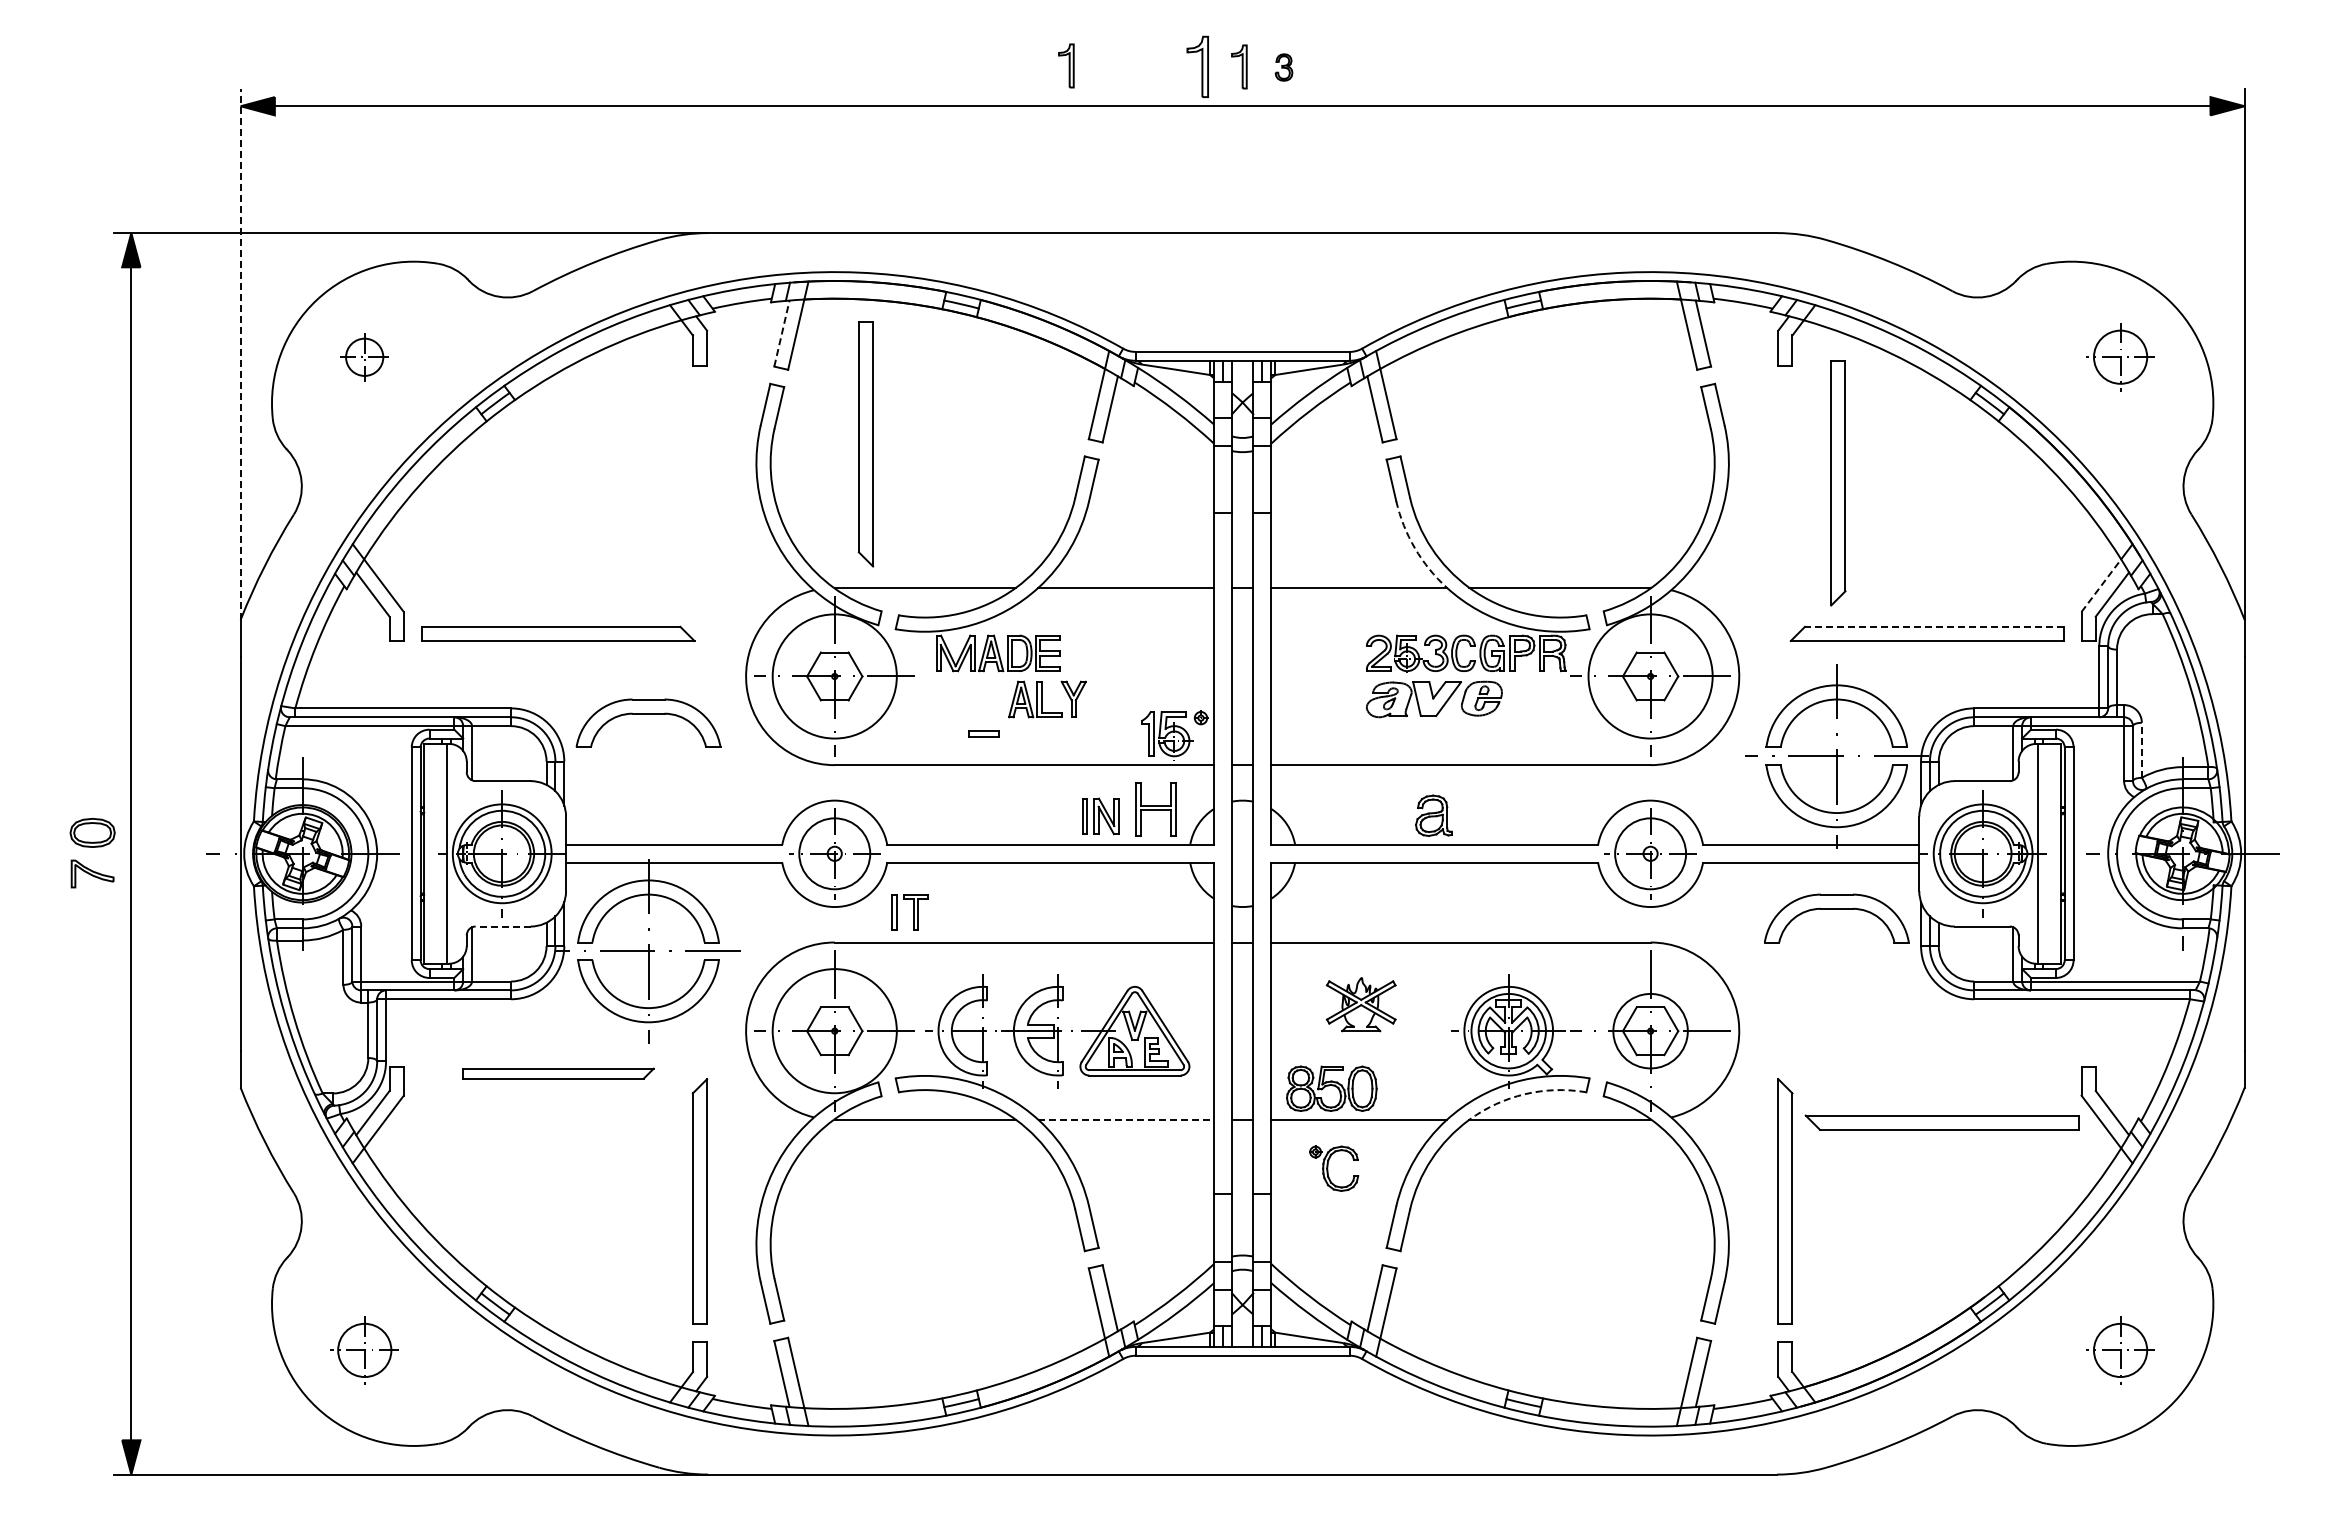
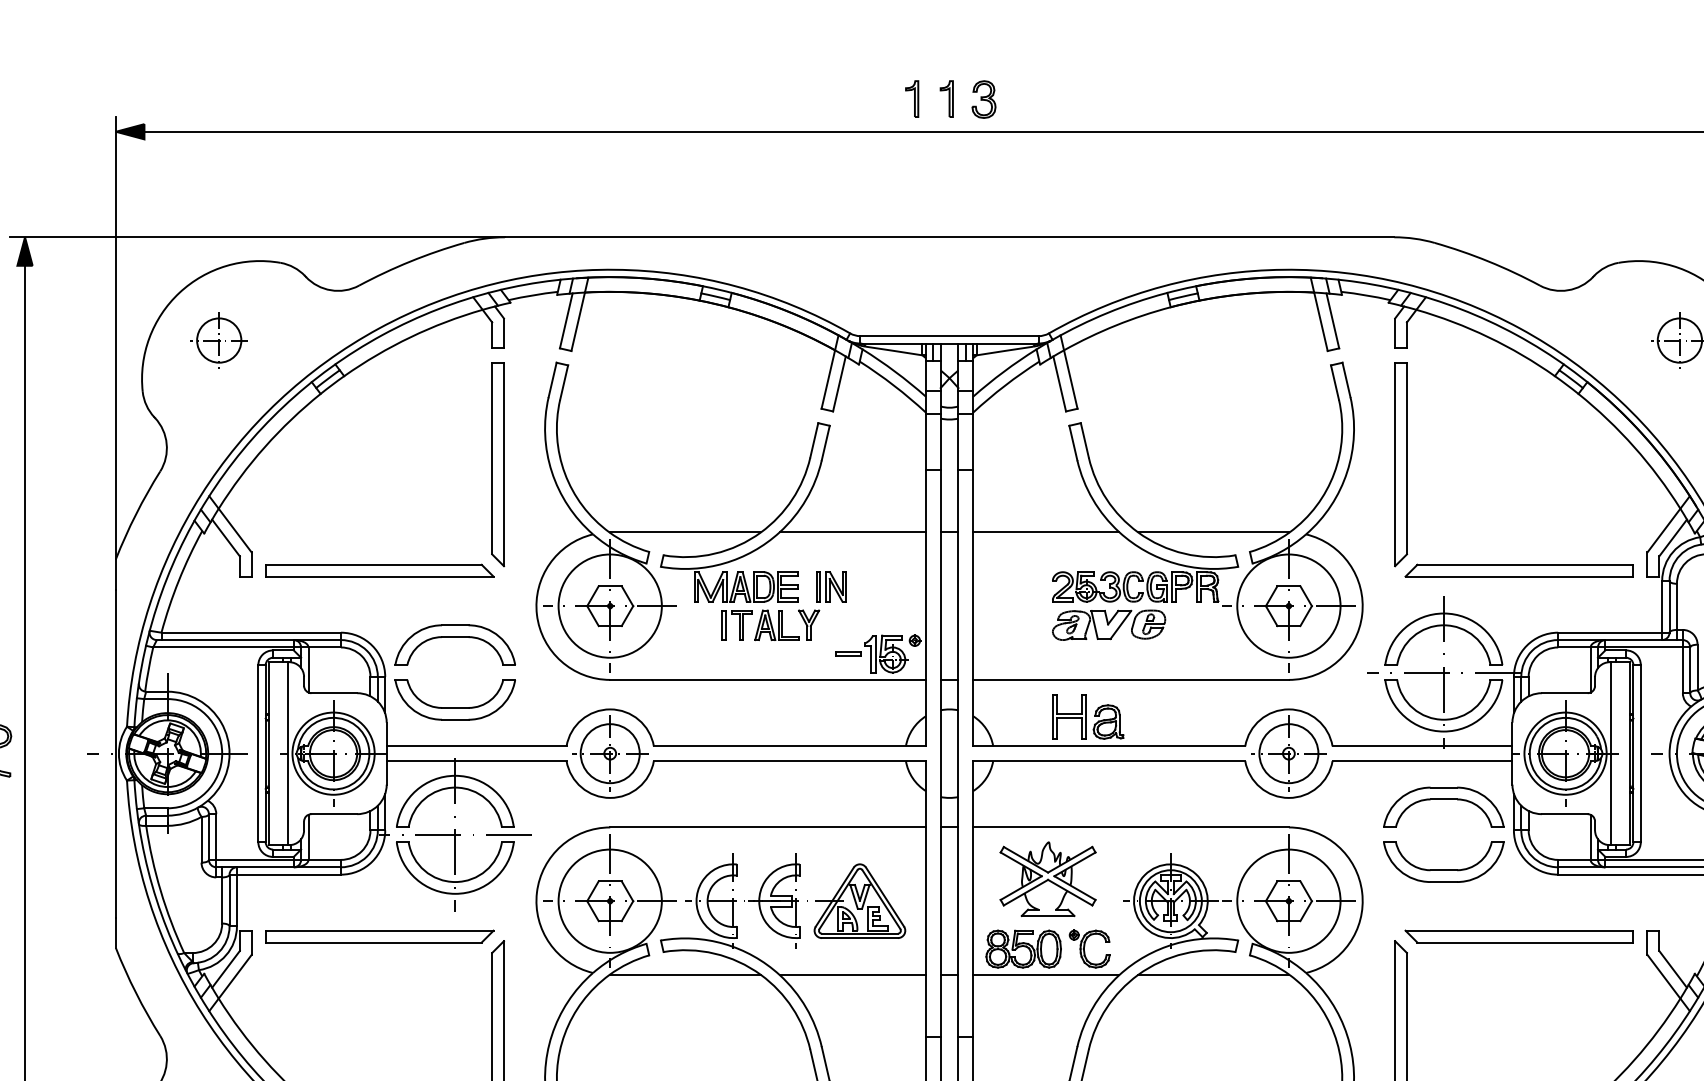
part: (1066, 65) -> (803, 97), removed
part: (1197, 66) -> (911, 98), size x0.71
part: (1283, 67) -> (983, 99), size x1.67
line: (781, 333) -> (565, 320), dashed -> solid
line: (240, 354) -> (115, 338), dashed -> solid
part: (364, 357) -> (219, 340), size x1.43
part: (865, 444) -> (497, 464), moved
part: (1838, 483) -> (1401, 464), moved
arc: (1415, 548) -> (1093, 499), dashed -> solid
line: (2101, 585) -> (1664, 530), dashed -> solid
line: (1933, 626) -> (1524, 564), dashed -> solid
part: (983, 733) -> (847, 653), moved
line: (2141, 750) -> (1697, 667), dashed -> solid
part: (648, 798) -> (455, 707), added
part: (1155, 809) -> (1069, 716), moved
part: (1100, 816) -> (831, 587), moved
part: (909, 912) -> (736, 625), moved
line: (502, 926) -> (333, 814), dashed -> solid
part: (1836, 993) -> (1443, 869), added
part: (1361, 1004) -> (1048, 879), size x1.67
circle: (1650, 1031) -> (1288, 901), size x1.67
part: (558, 1073) -> (380, 936), size x1.43
arc: (1525, 1094) -> (1184, 953), dashed -> solid
line: (1126, 1119) -> (852, 974), dashed -> solid
part: (1941, 1122) -> (1518, 936), moved
part: (1334, 1168) -> (1090, 948), moved

